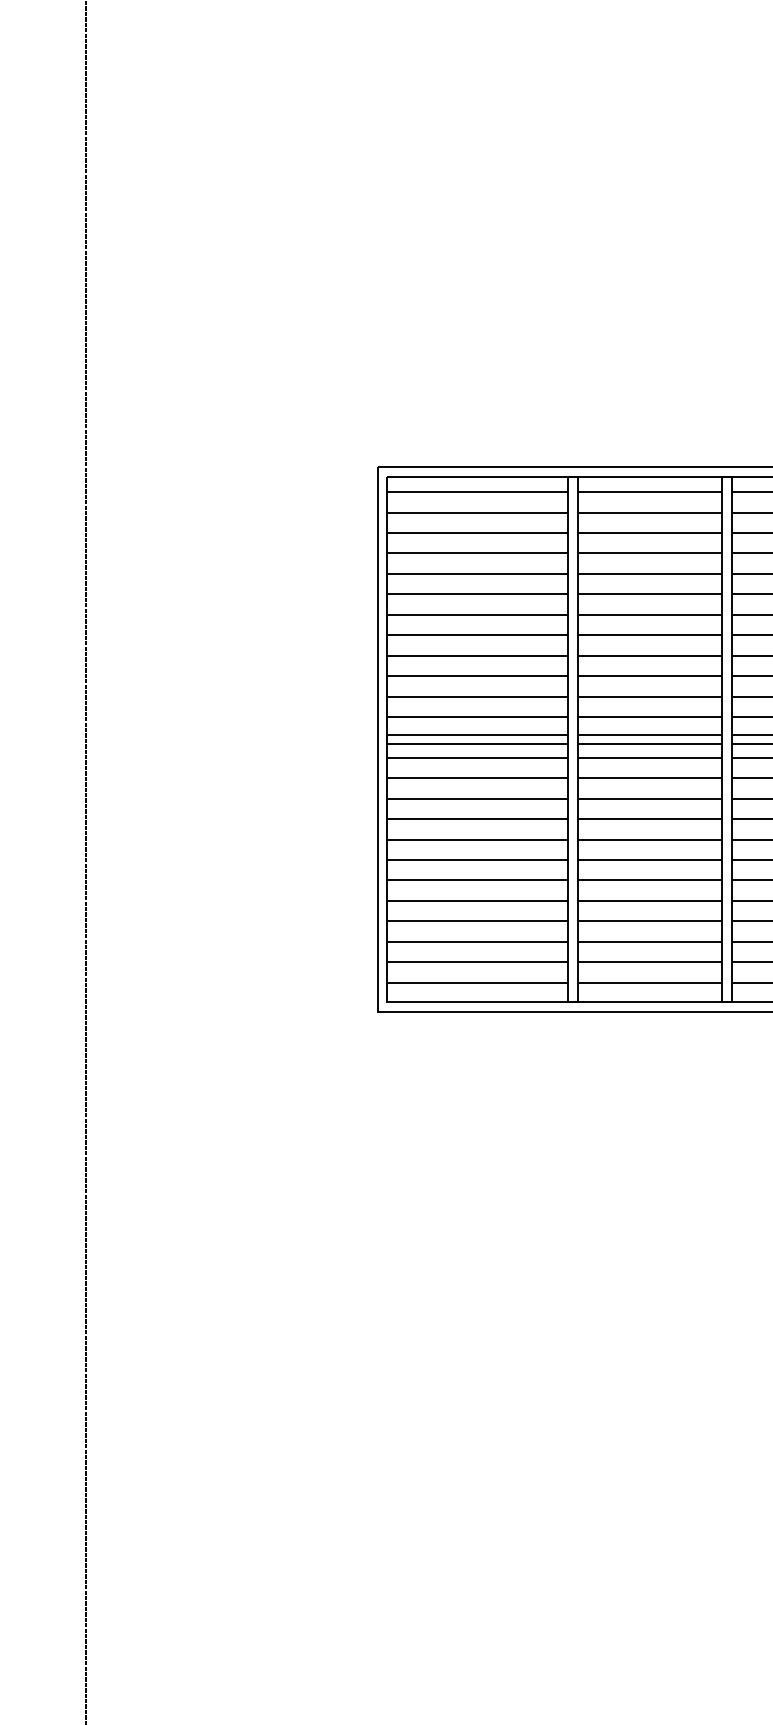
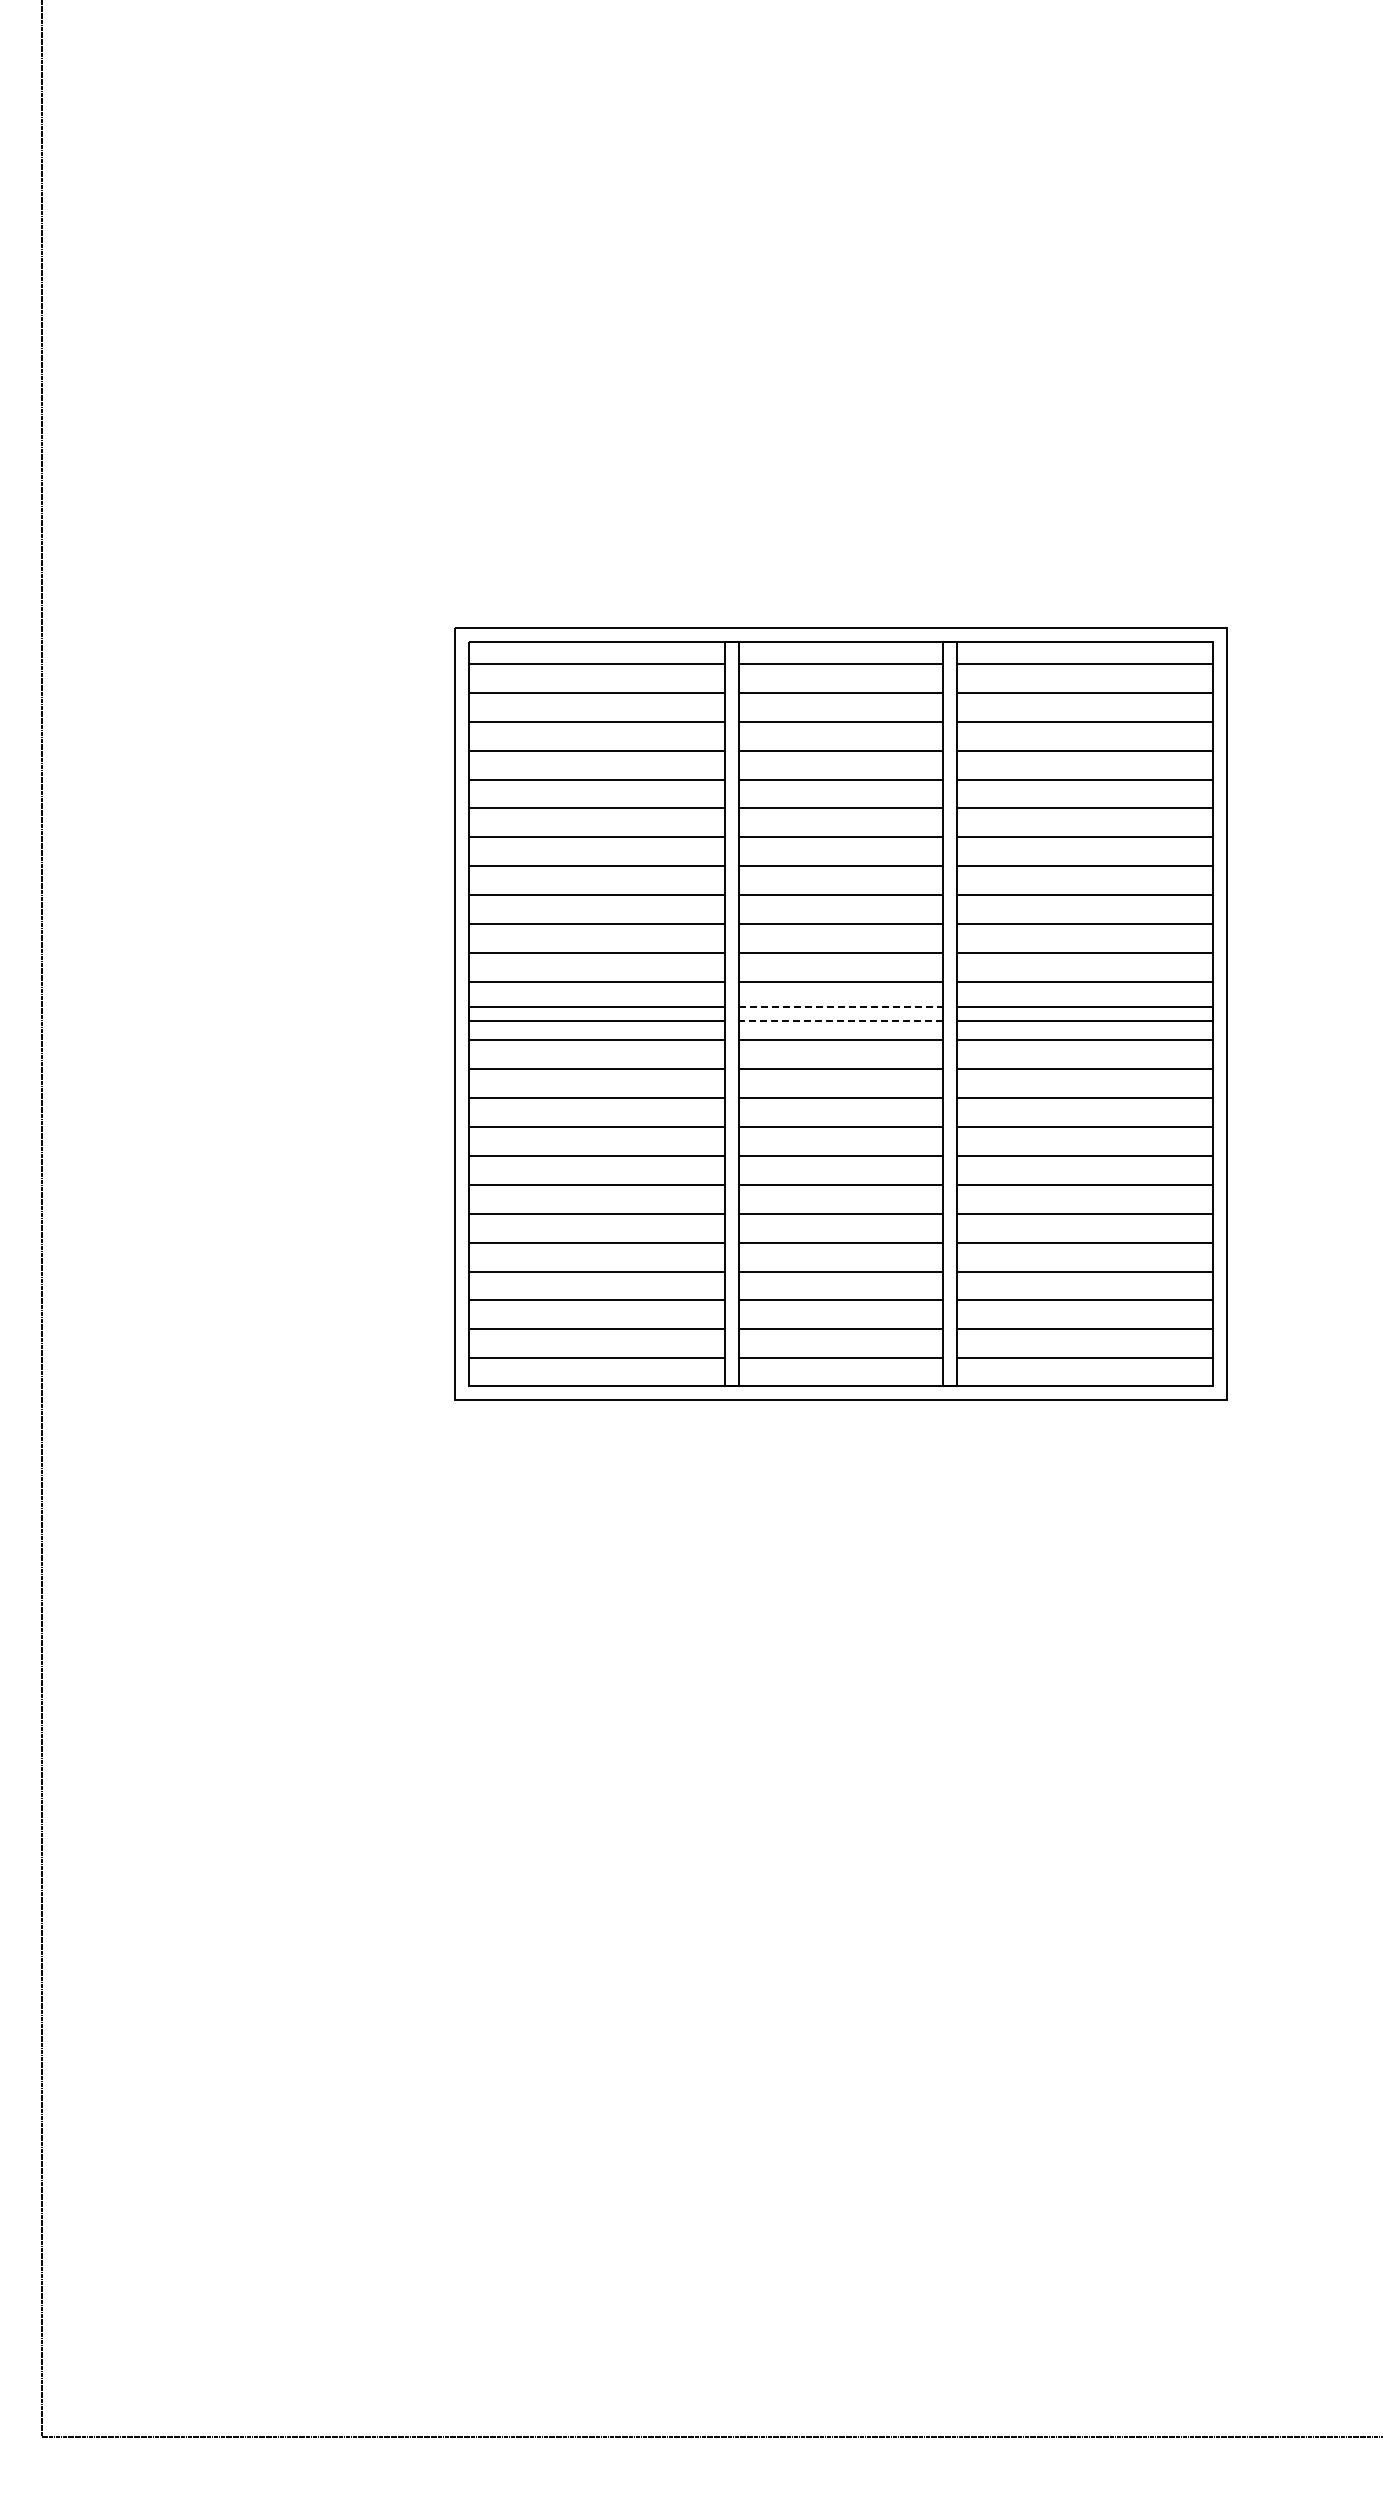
line: (649, 734) -> (840, 1007), solid -> dashed
line: (649, 744) -> (840, 1020), solid -> dashed

